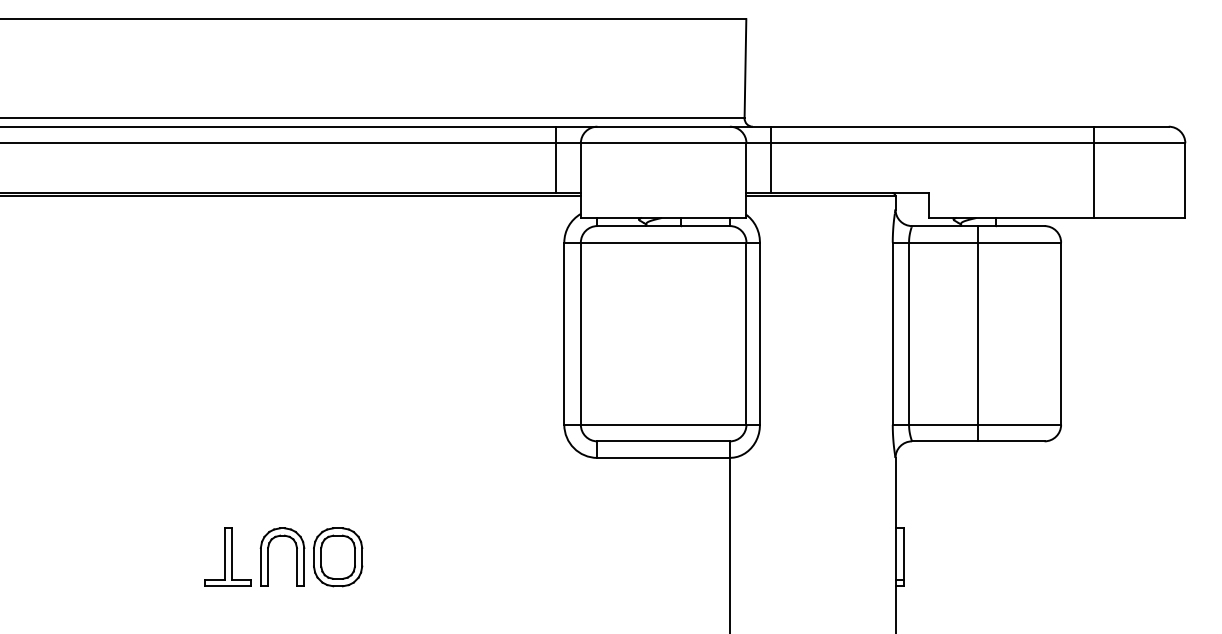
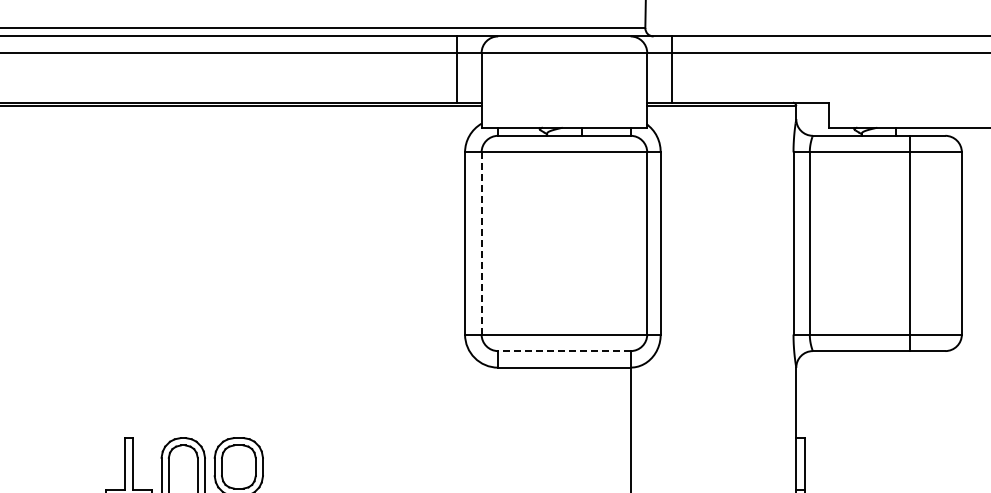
line: (978, 333) -> (910, 243), moved
line: (580, 334) -> (481, 244), solid -> dashed
line: (663, 441) -> (564, 351), solid -> dashed

